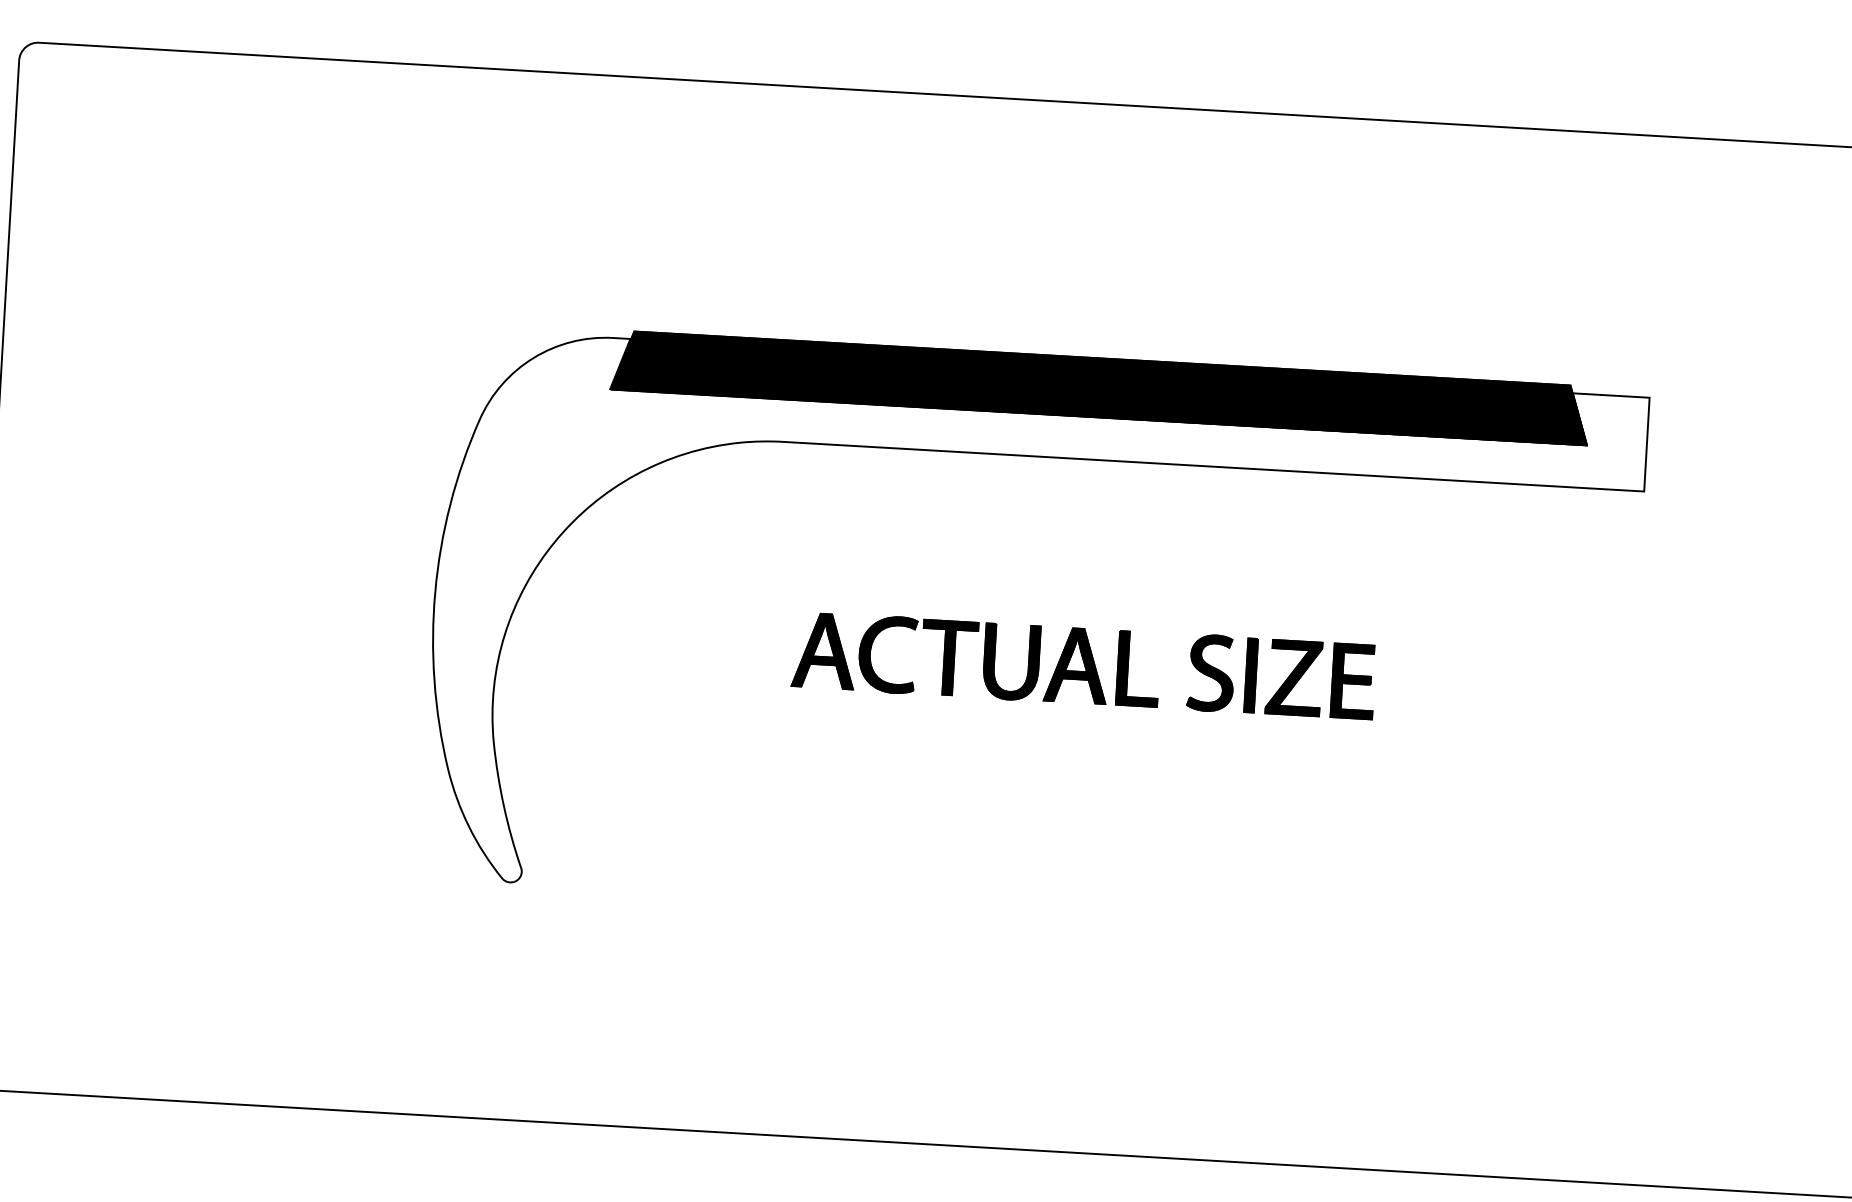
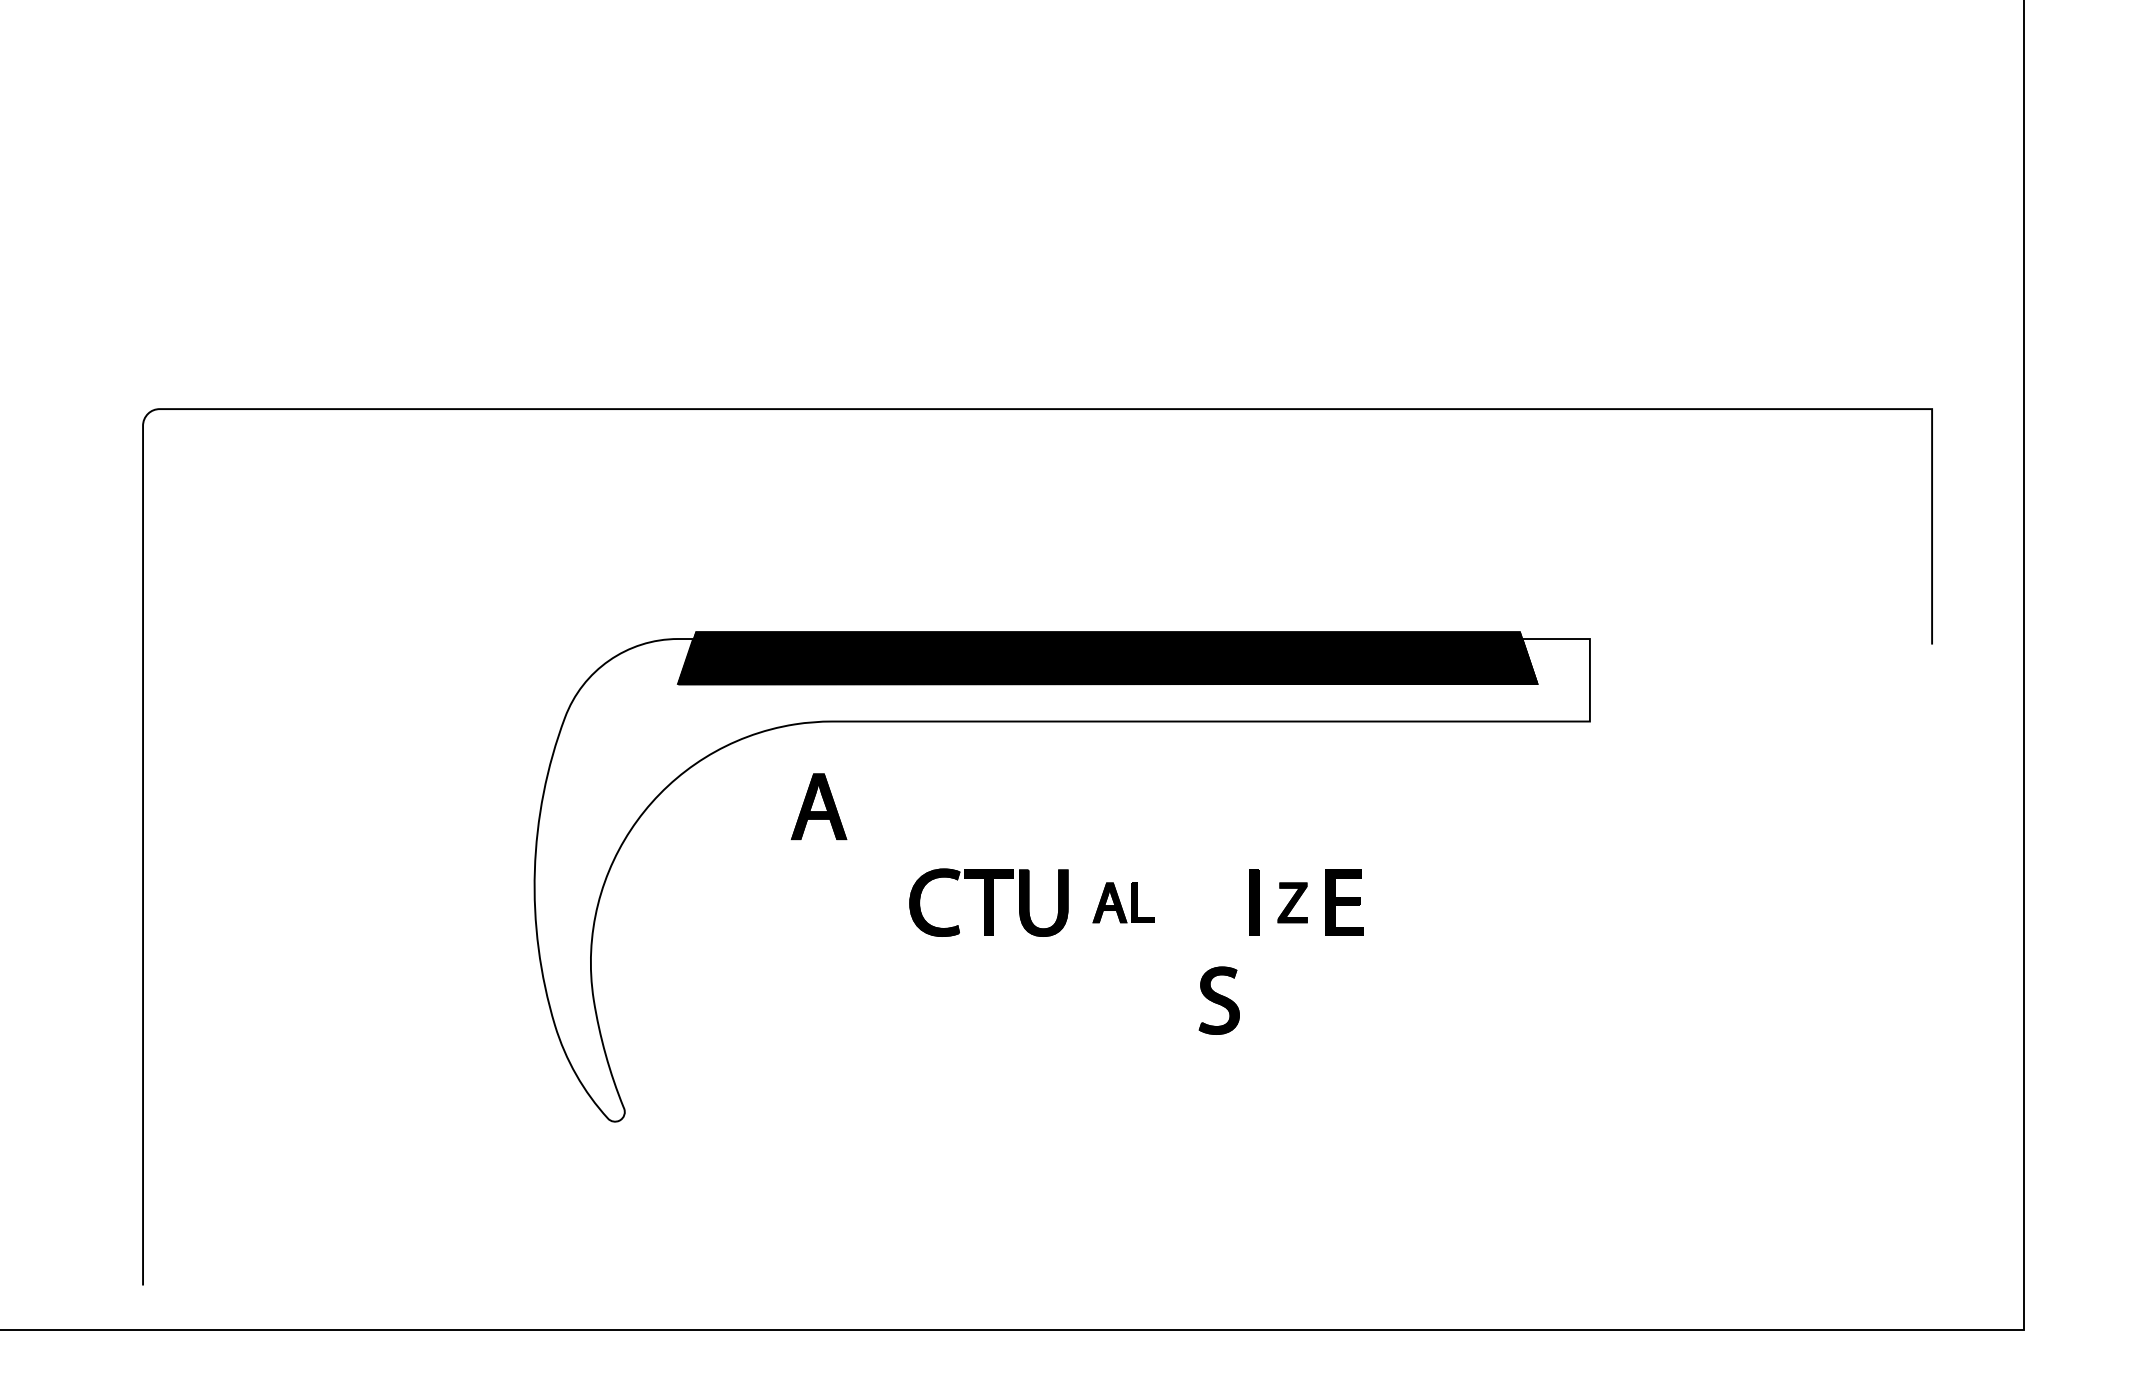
part: (823, 650) -> (818, 806), moved
part: (1102, 666) -> (1123, 902), size x0.6
part: (1210, 672) -> (1218, 1000), moved
part: (1294, 677) -> (1292, 902), size x0.6

